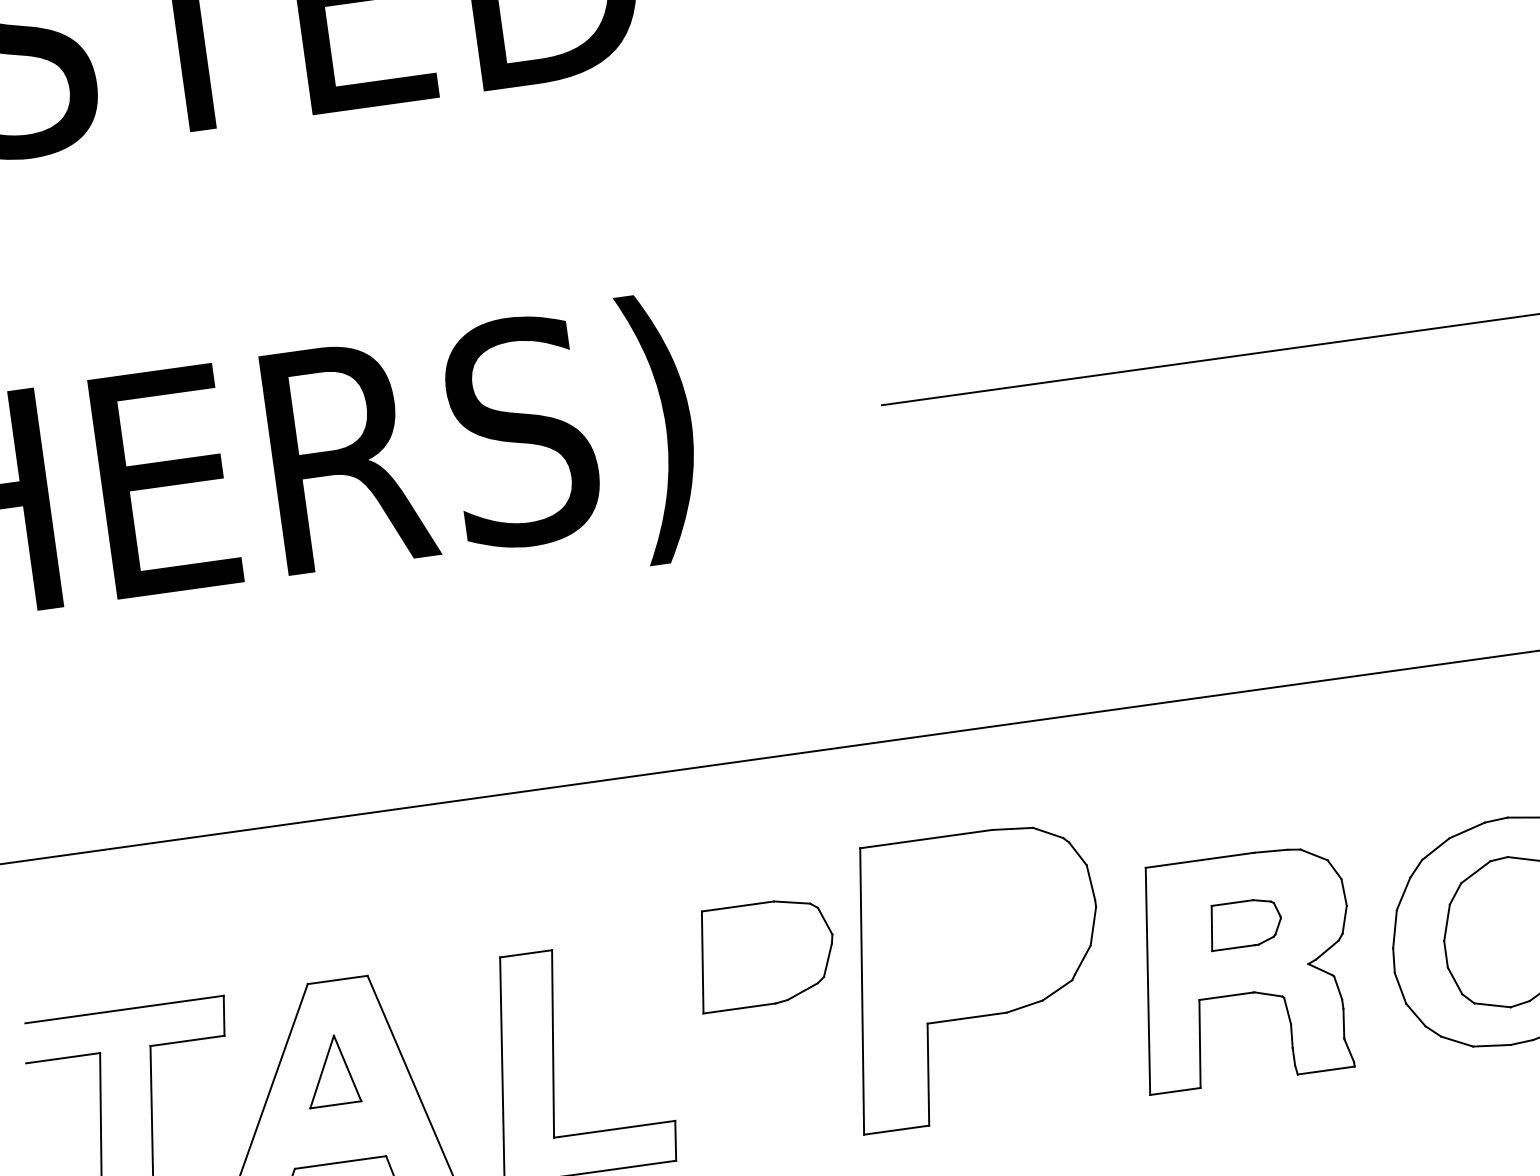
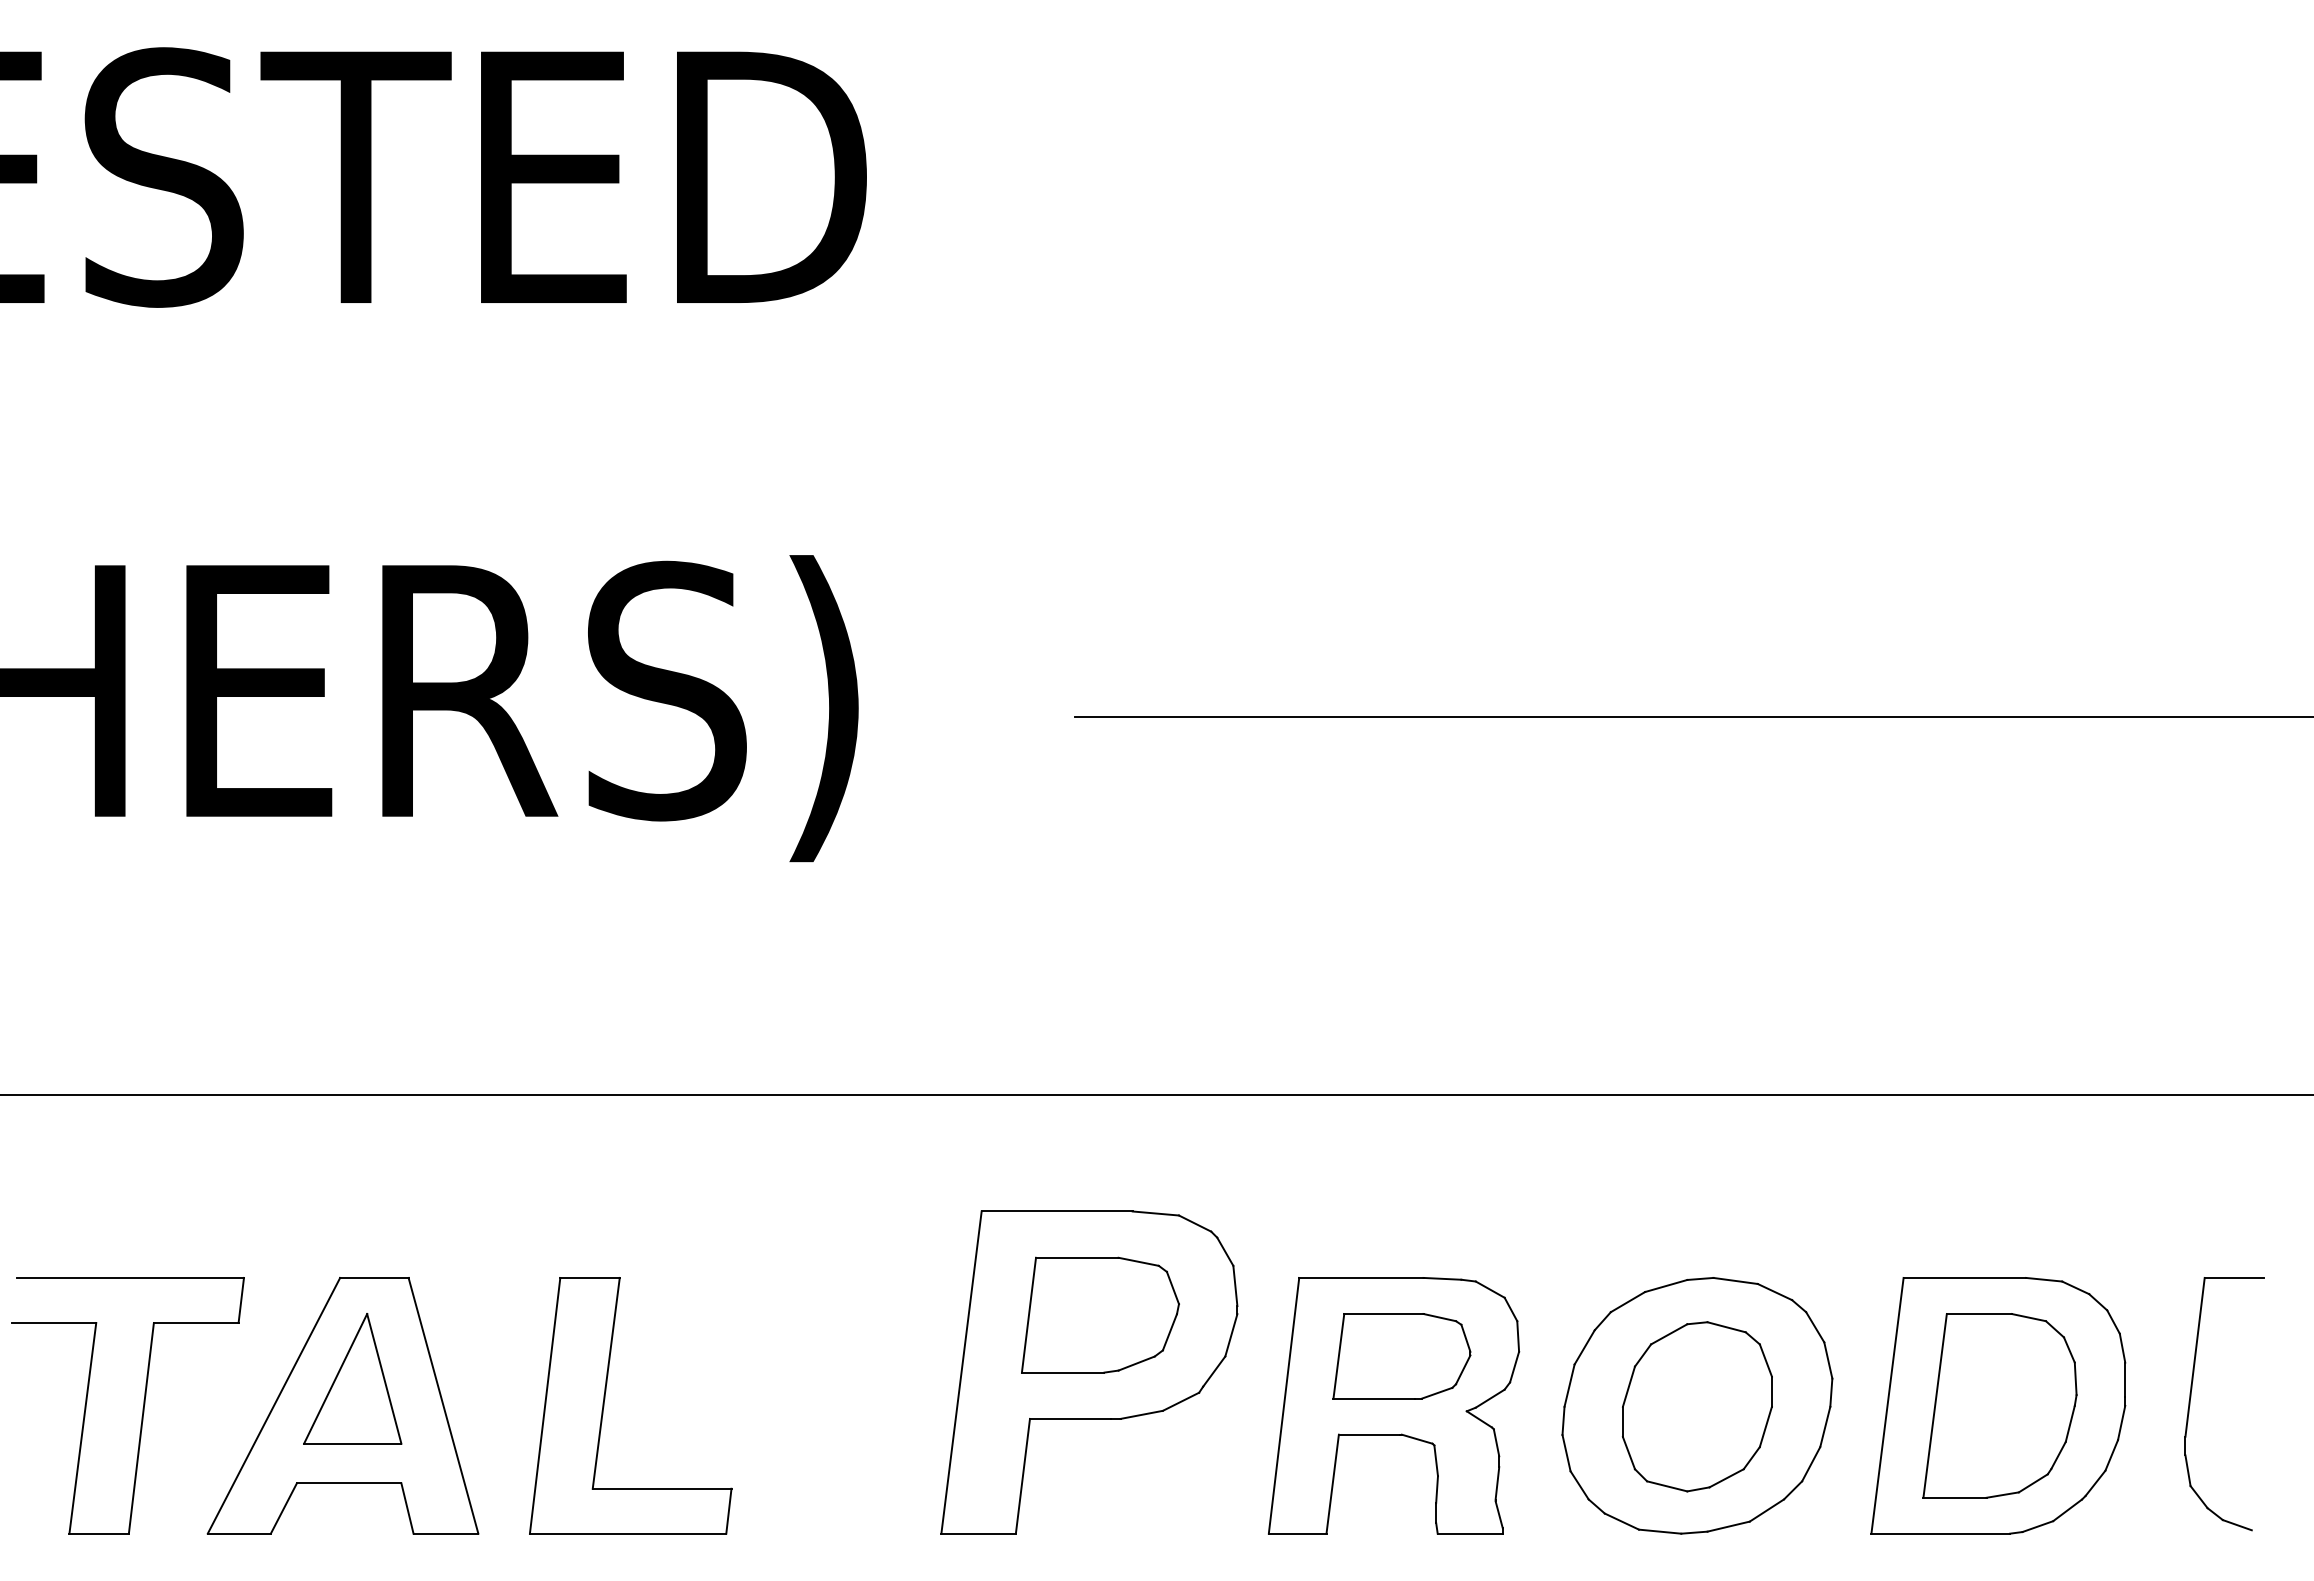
part: (1244, 924) -> (1401, 1356), size x1.67
part: (765, 953) -> (1100, 1314), moved
part: (330, 1070) -> (352, 1378), size x1.67

